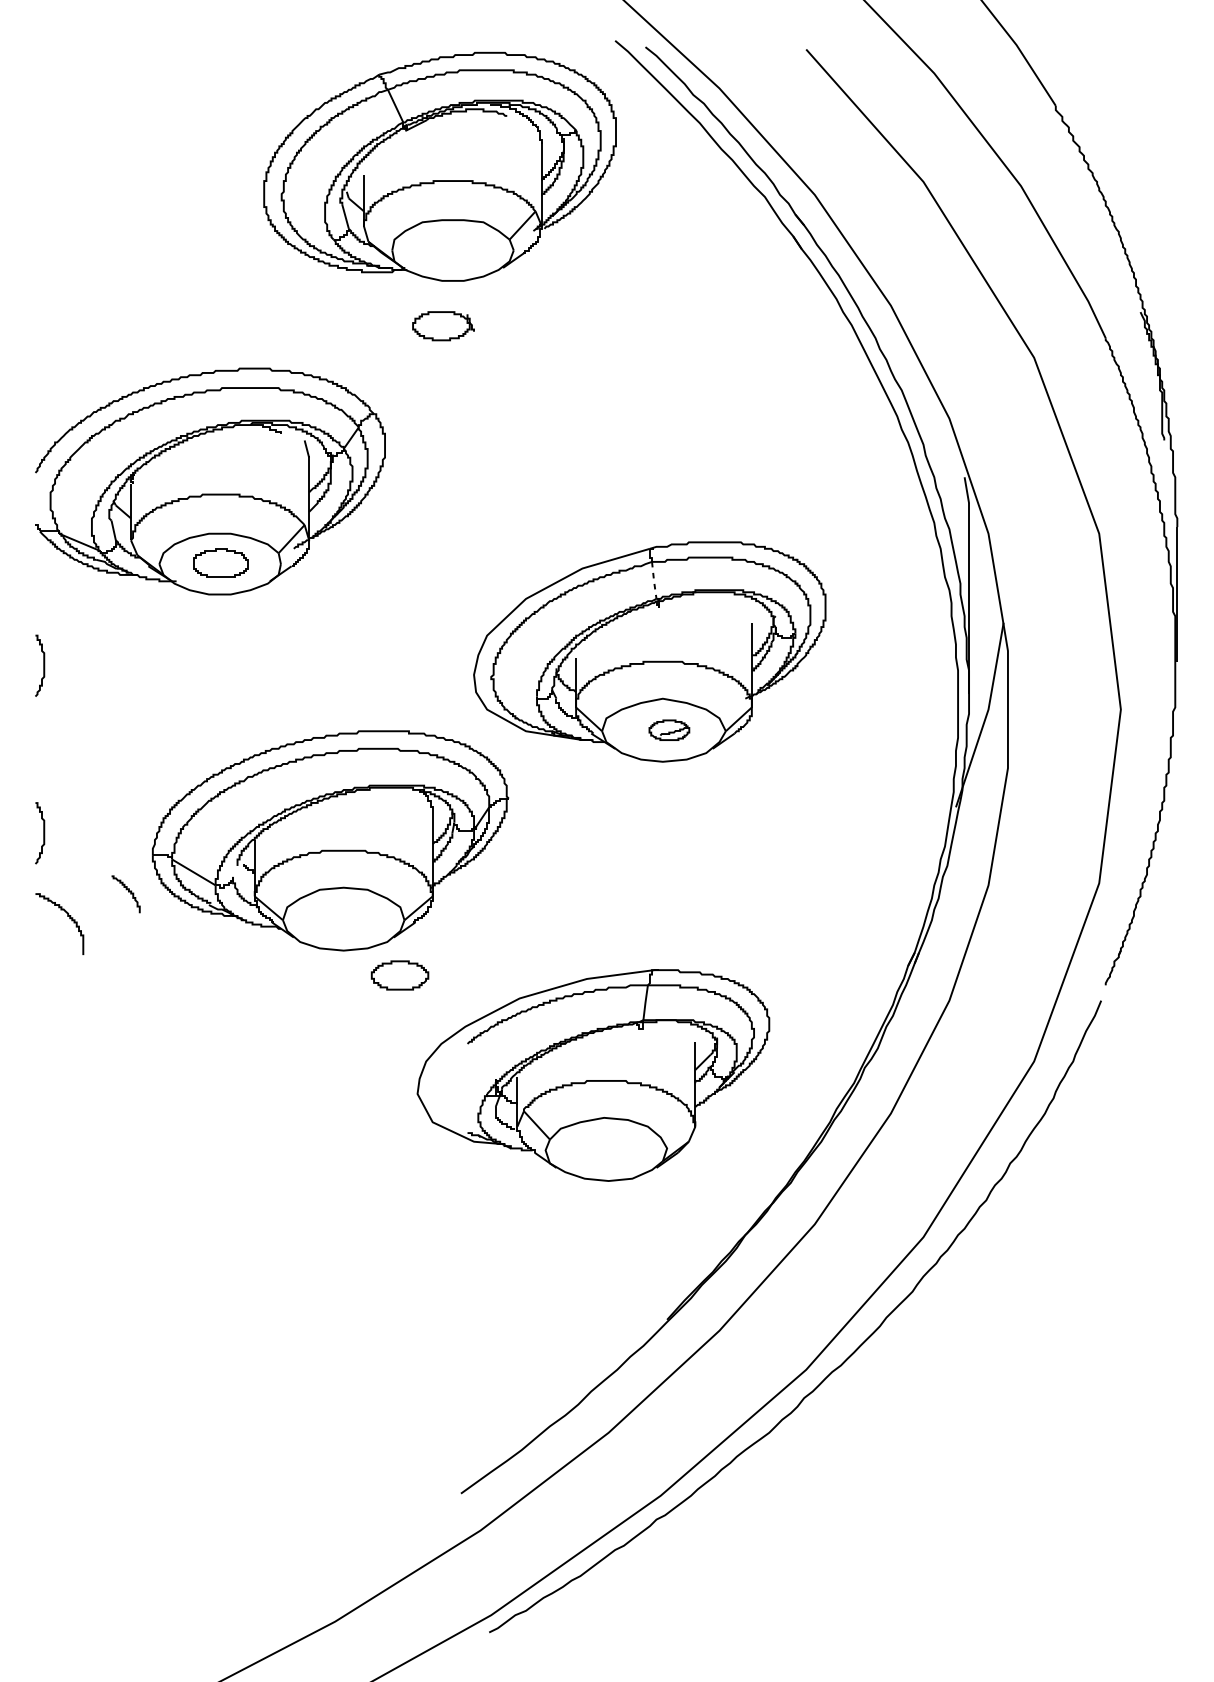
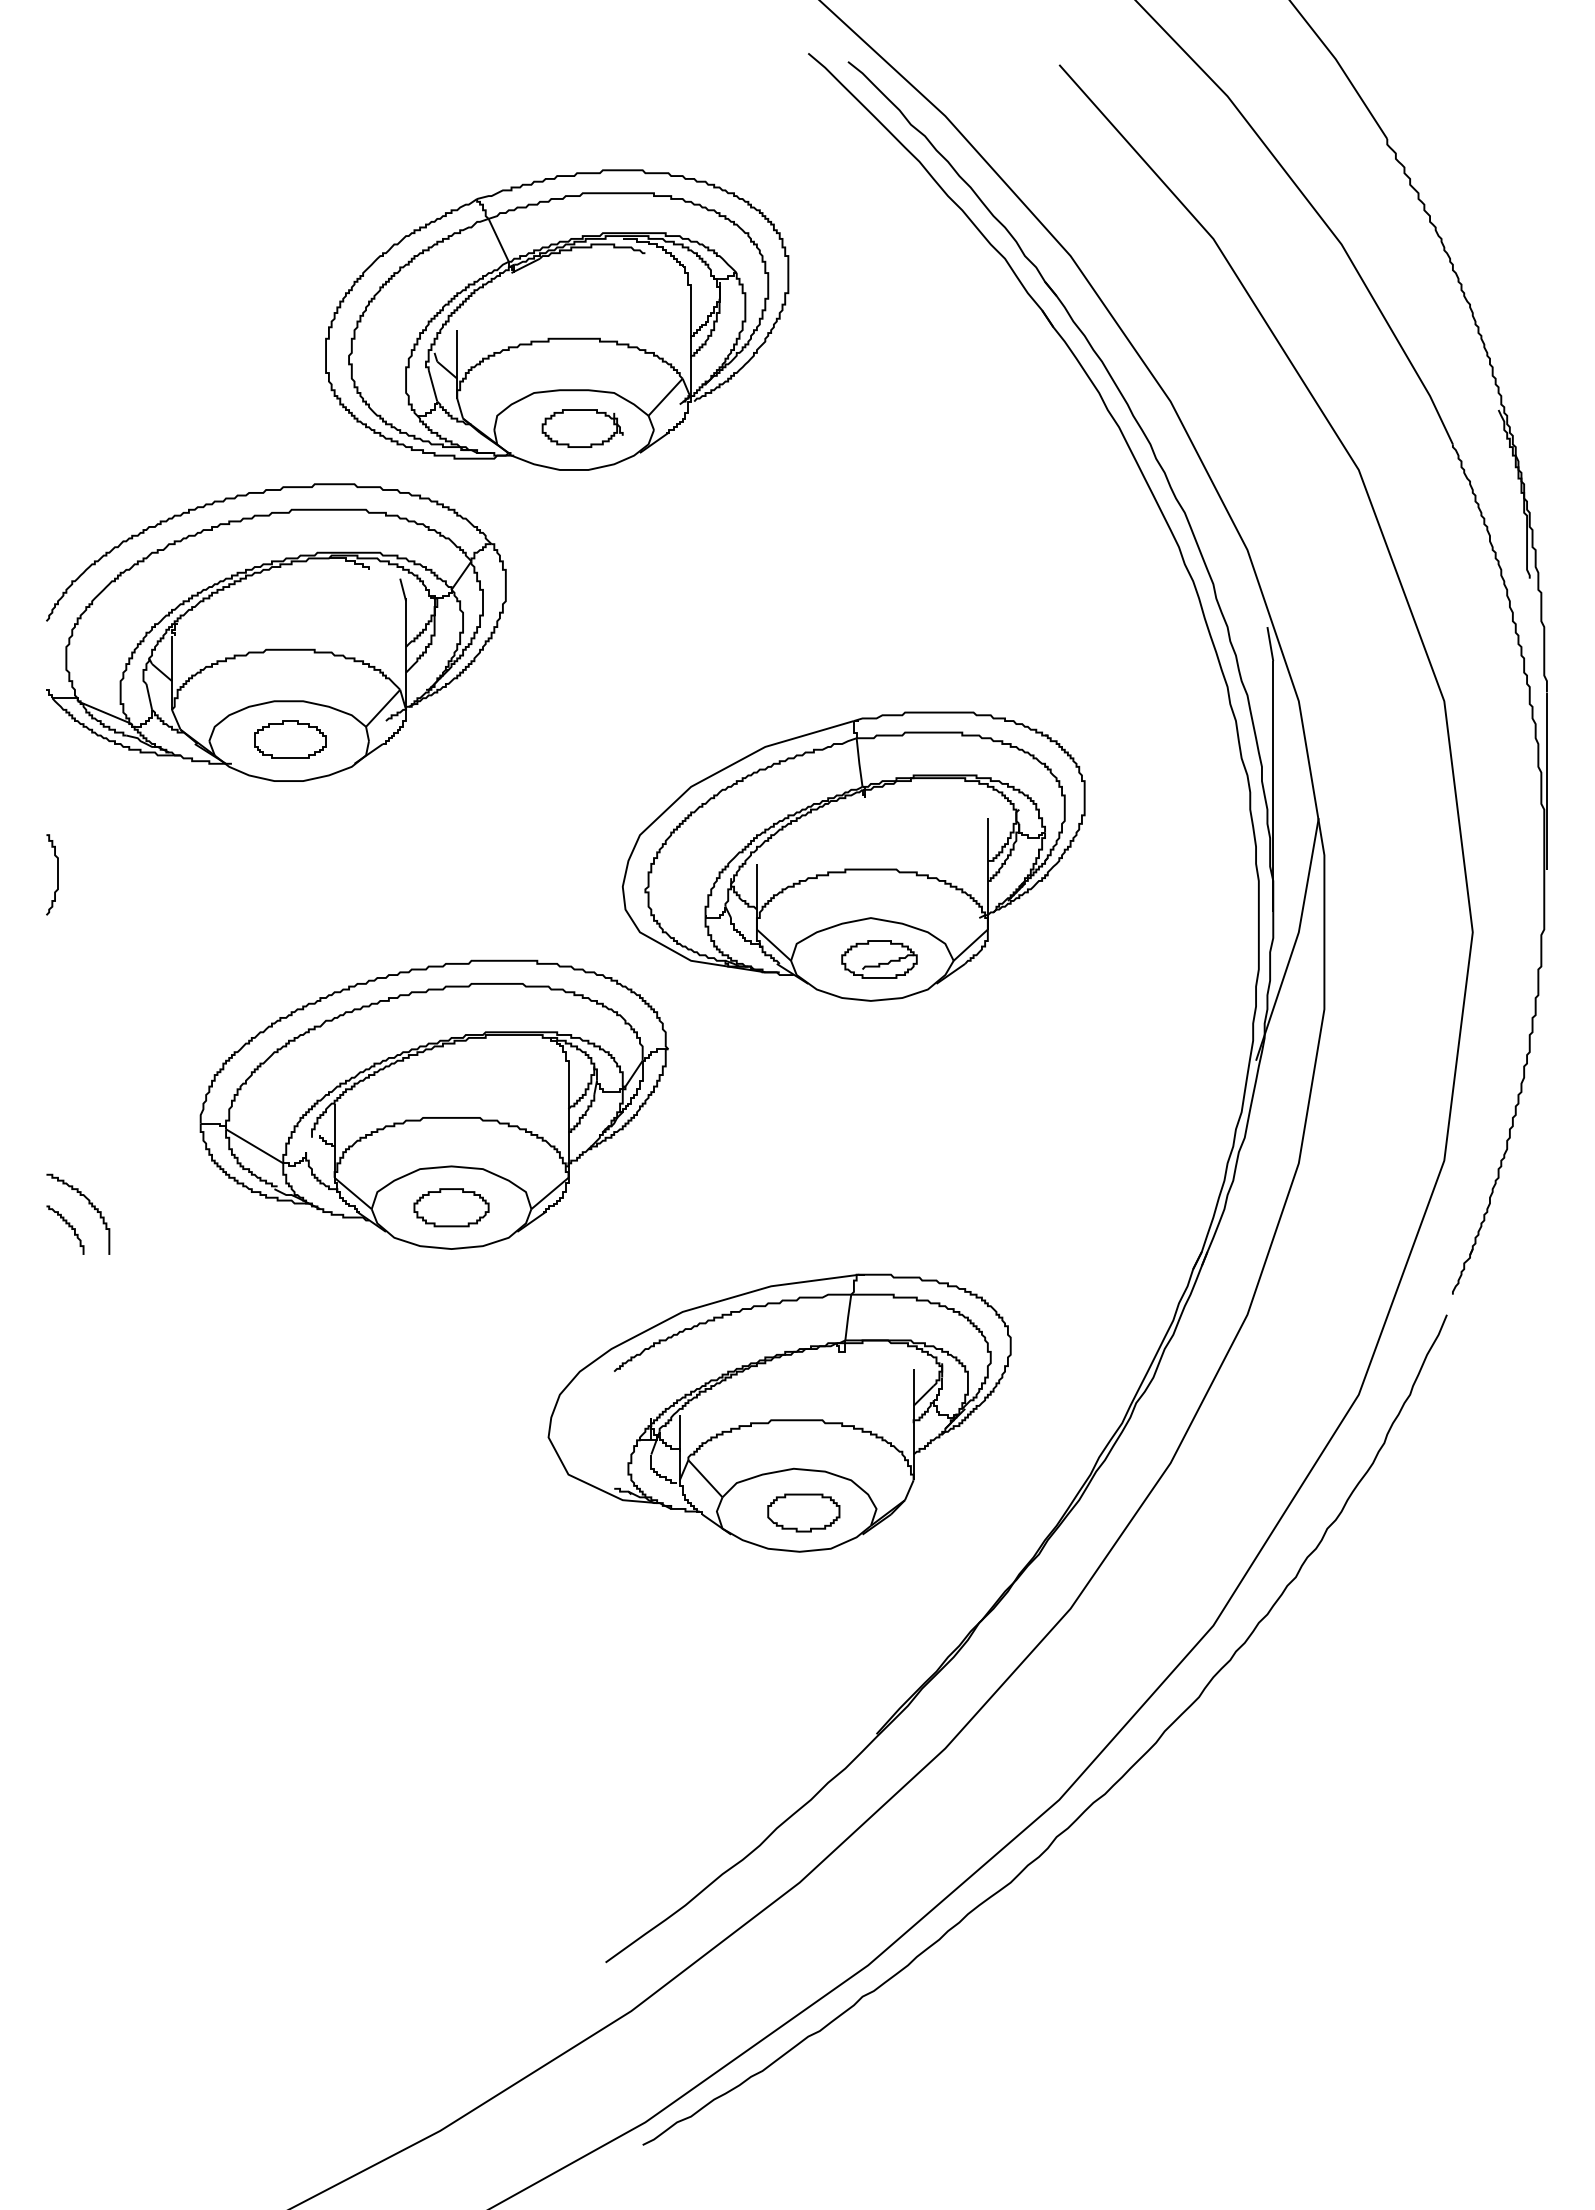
part: (440, 166) -> (557, 319), moved
line: (654, 581) -> (859, 763), dashed -> solid
part: (669, 730) -> (879, 959), size x1.43
curve: (43, 833) -> (57, 1094), removed
curve: (128, 892) -> (68, 1227), moved
part: (400, 975) -> (451, 1207), moved
part: (611, 1151) -> (803, 1512), added

